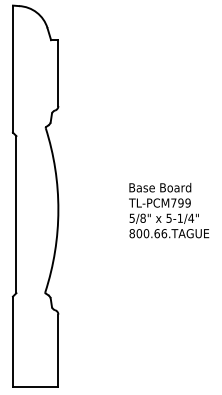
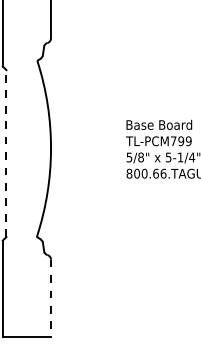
line: (16, 214) -> (6, 153), solid -> dashed
line: (58, 351) -> (51, 298), solid -> dashed

